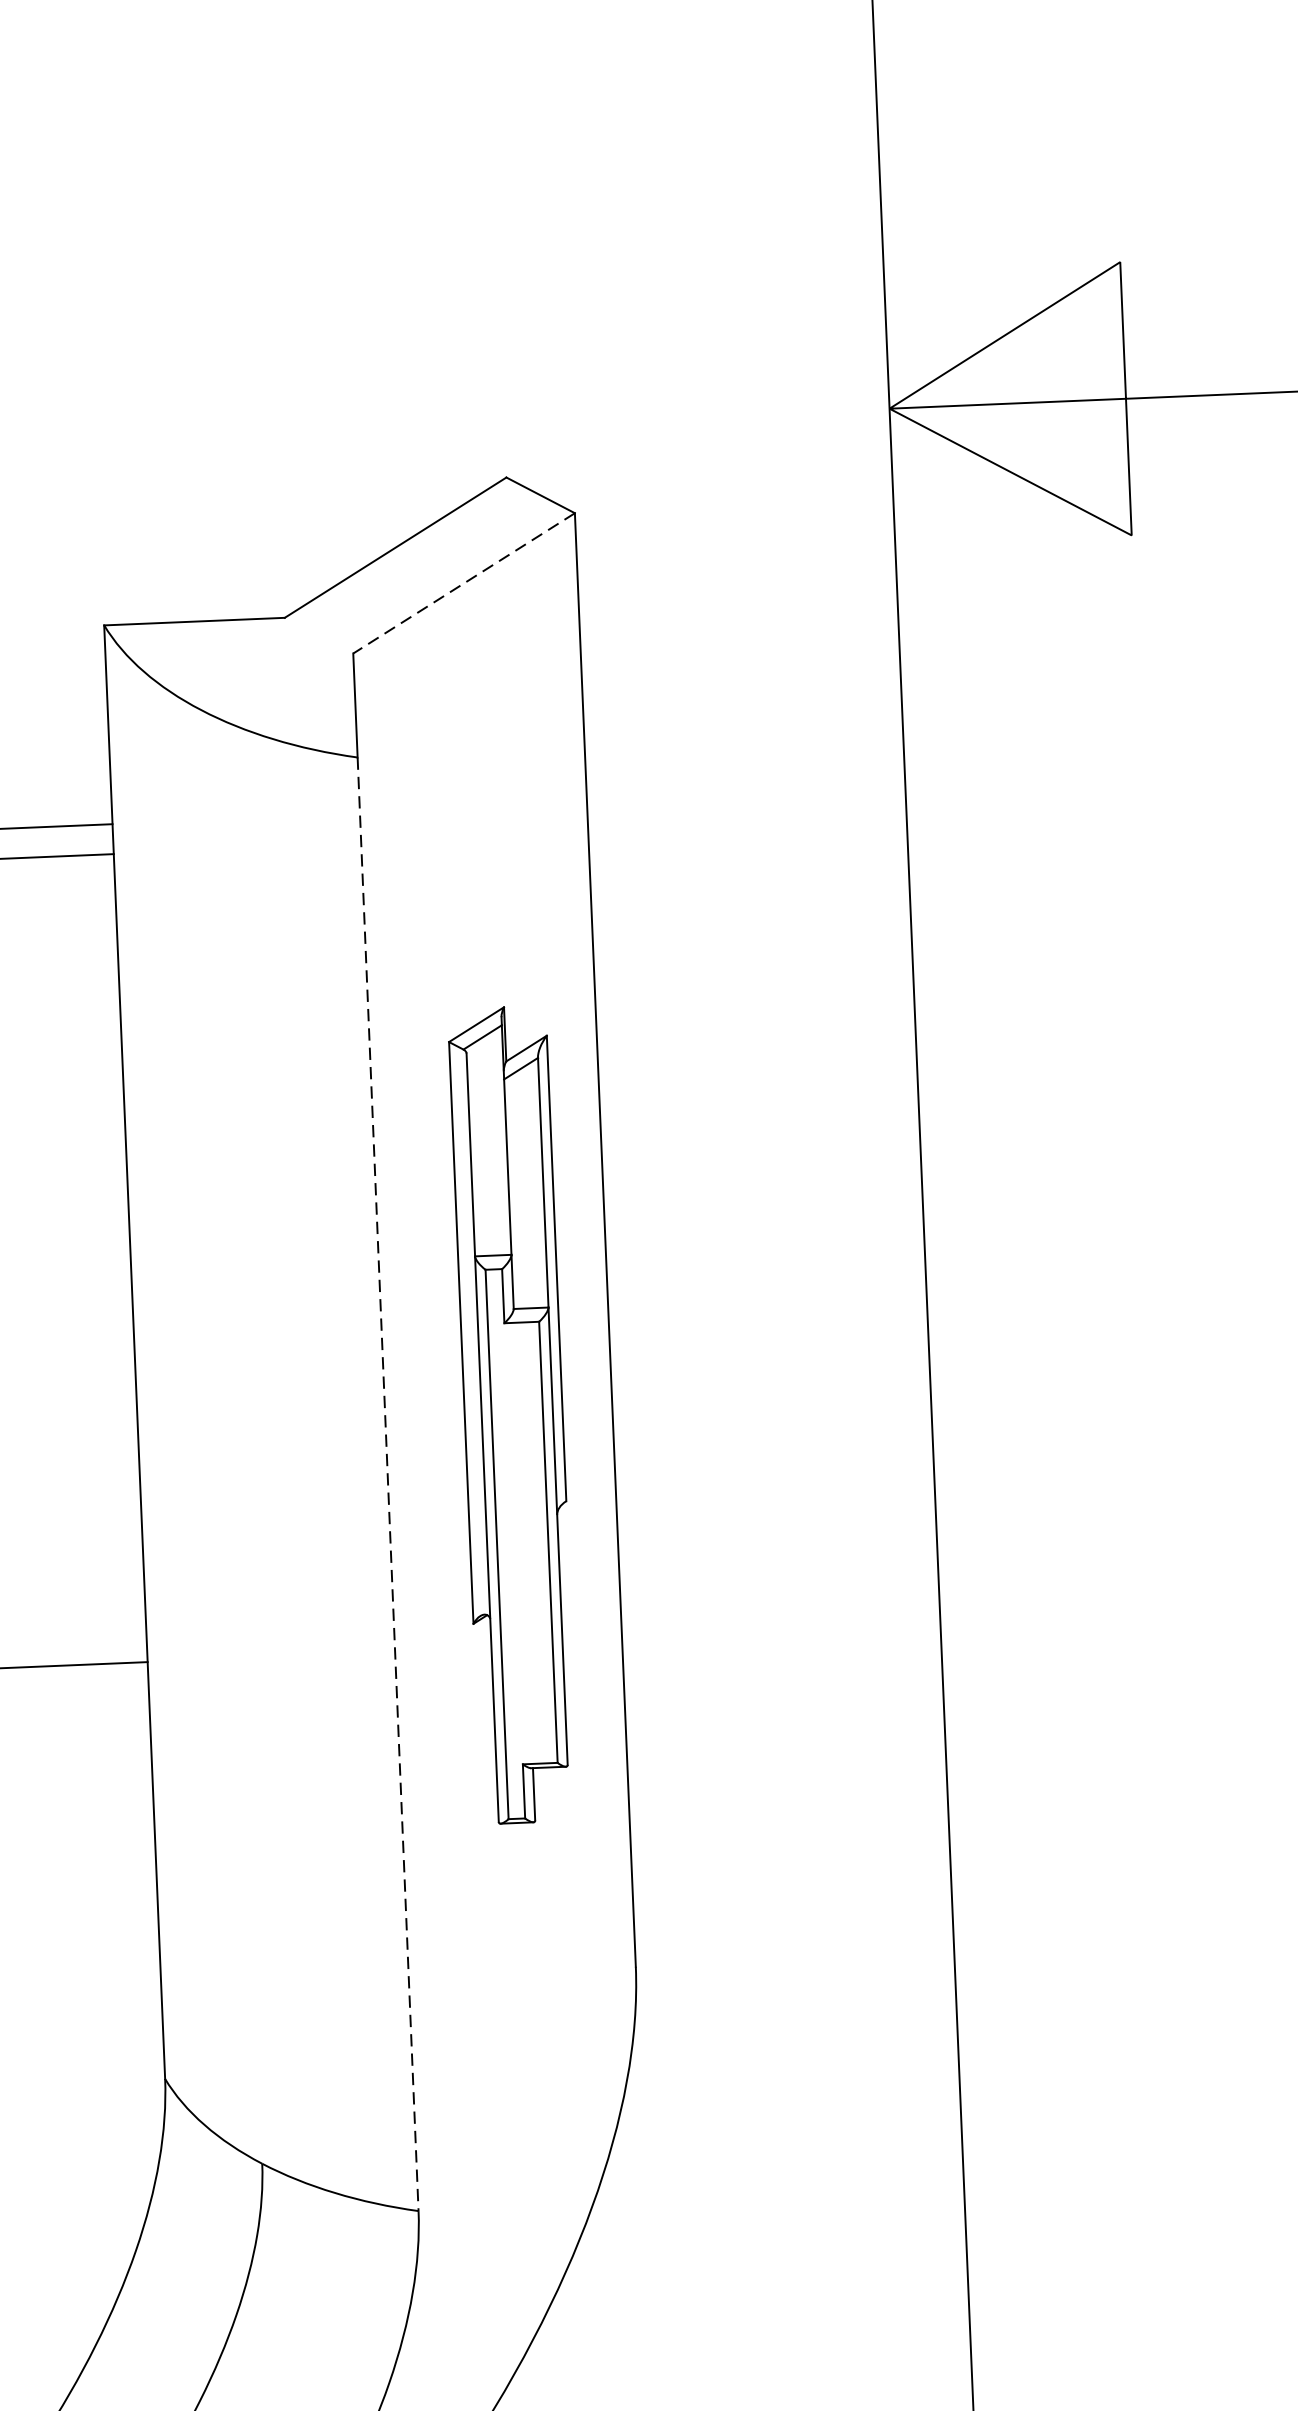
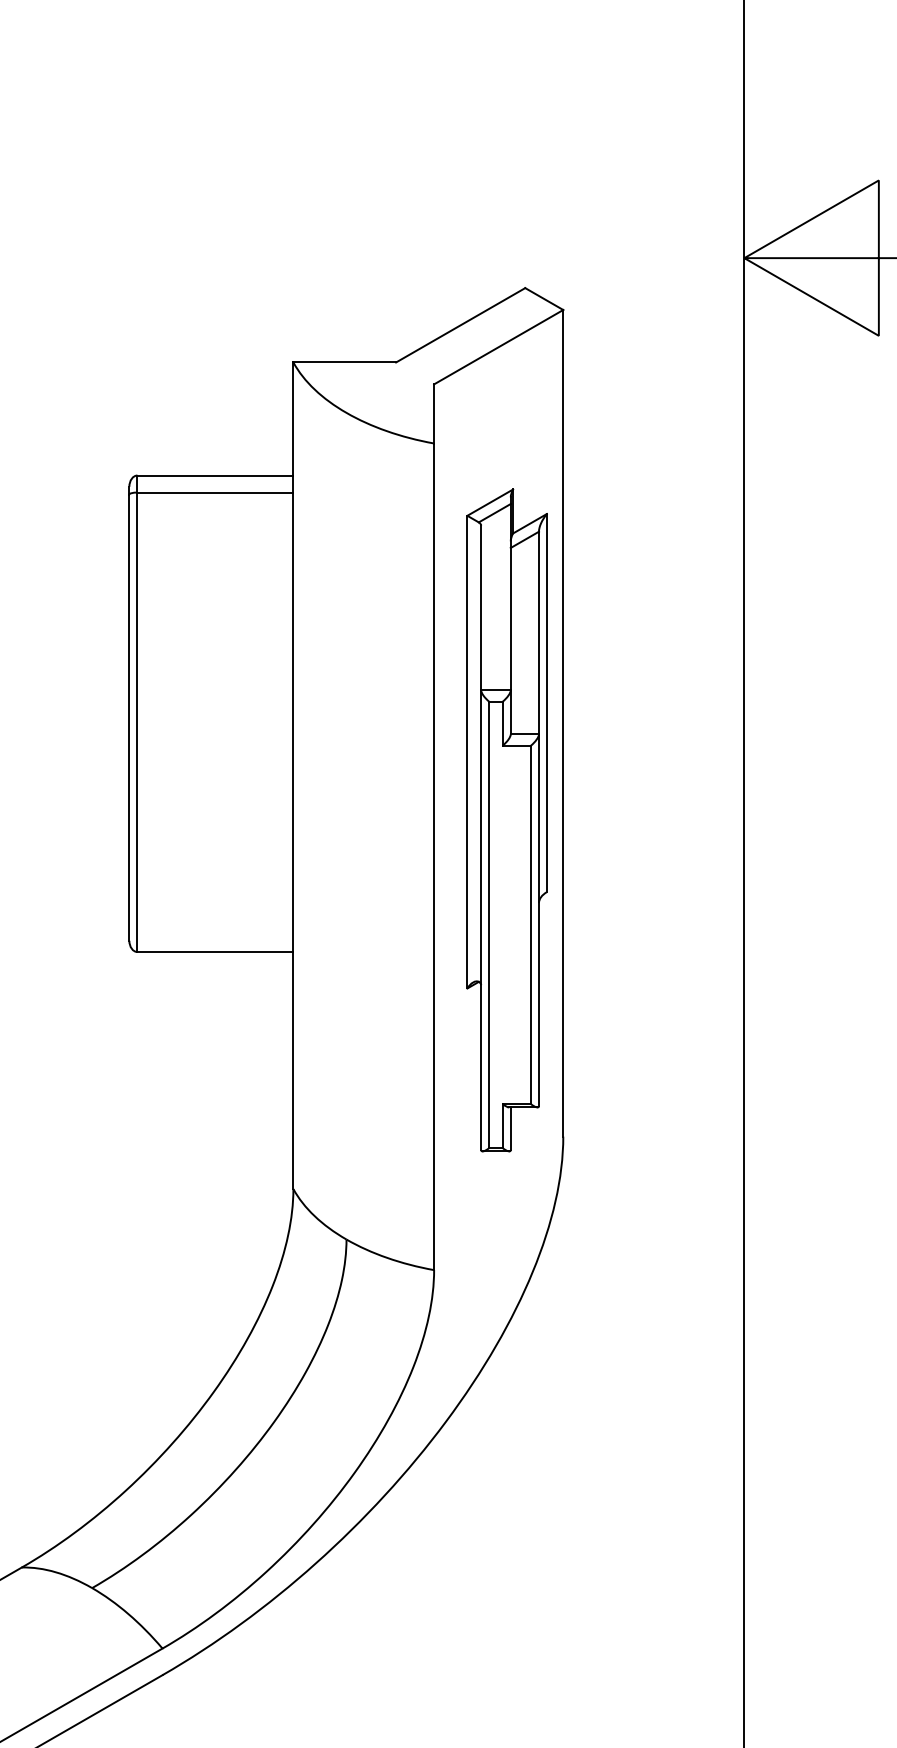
line: (463, 583) -> (498, 347), dashed -> solid
part: (512, 1415) -> (506, 820), size x1.43
line: (388, 1485) -> (434, 857), dashed -> solid

